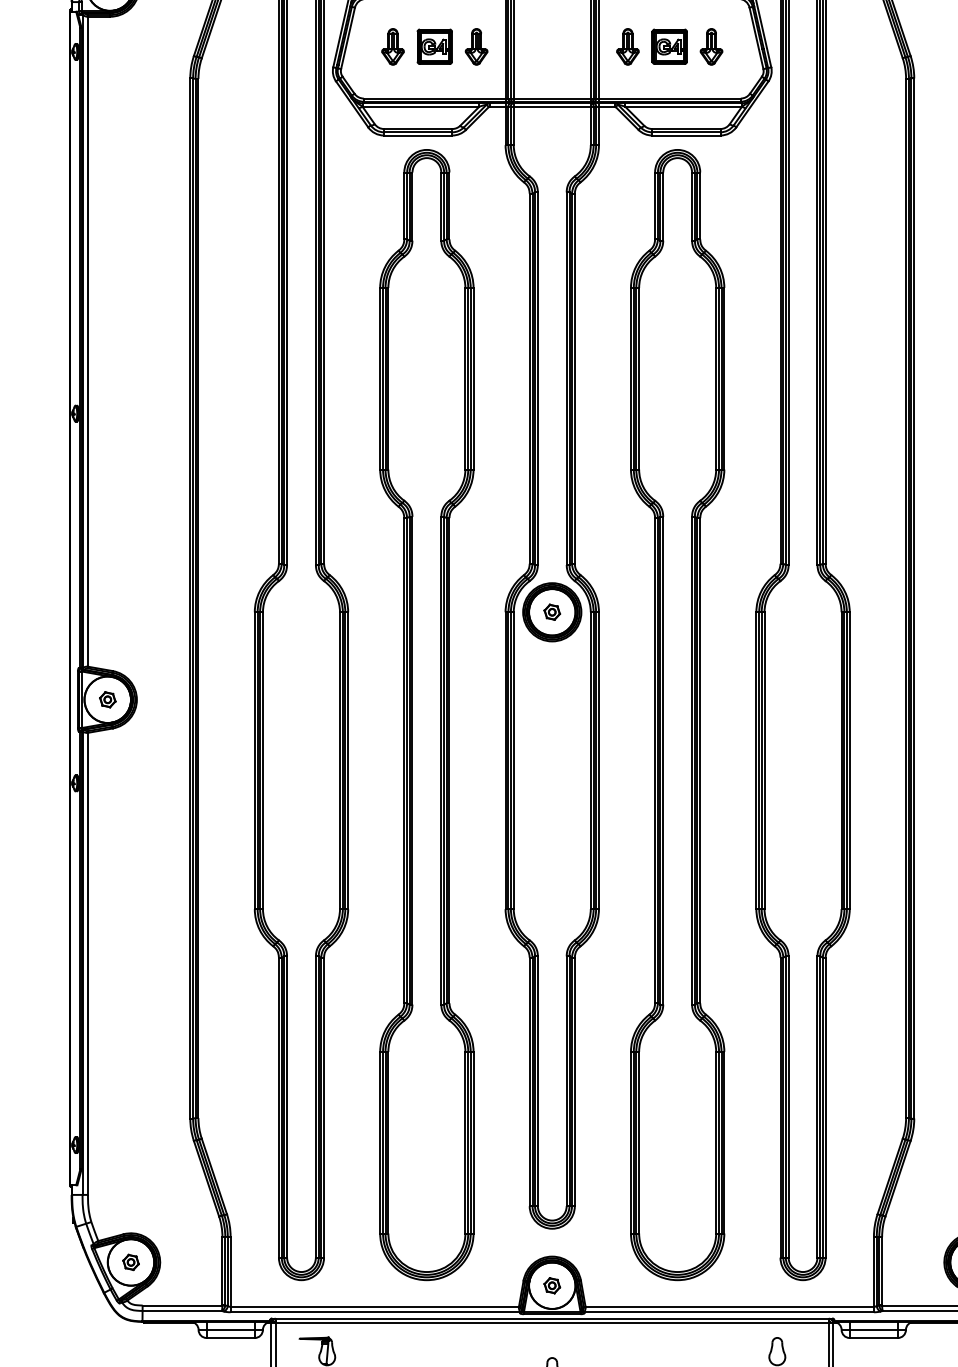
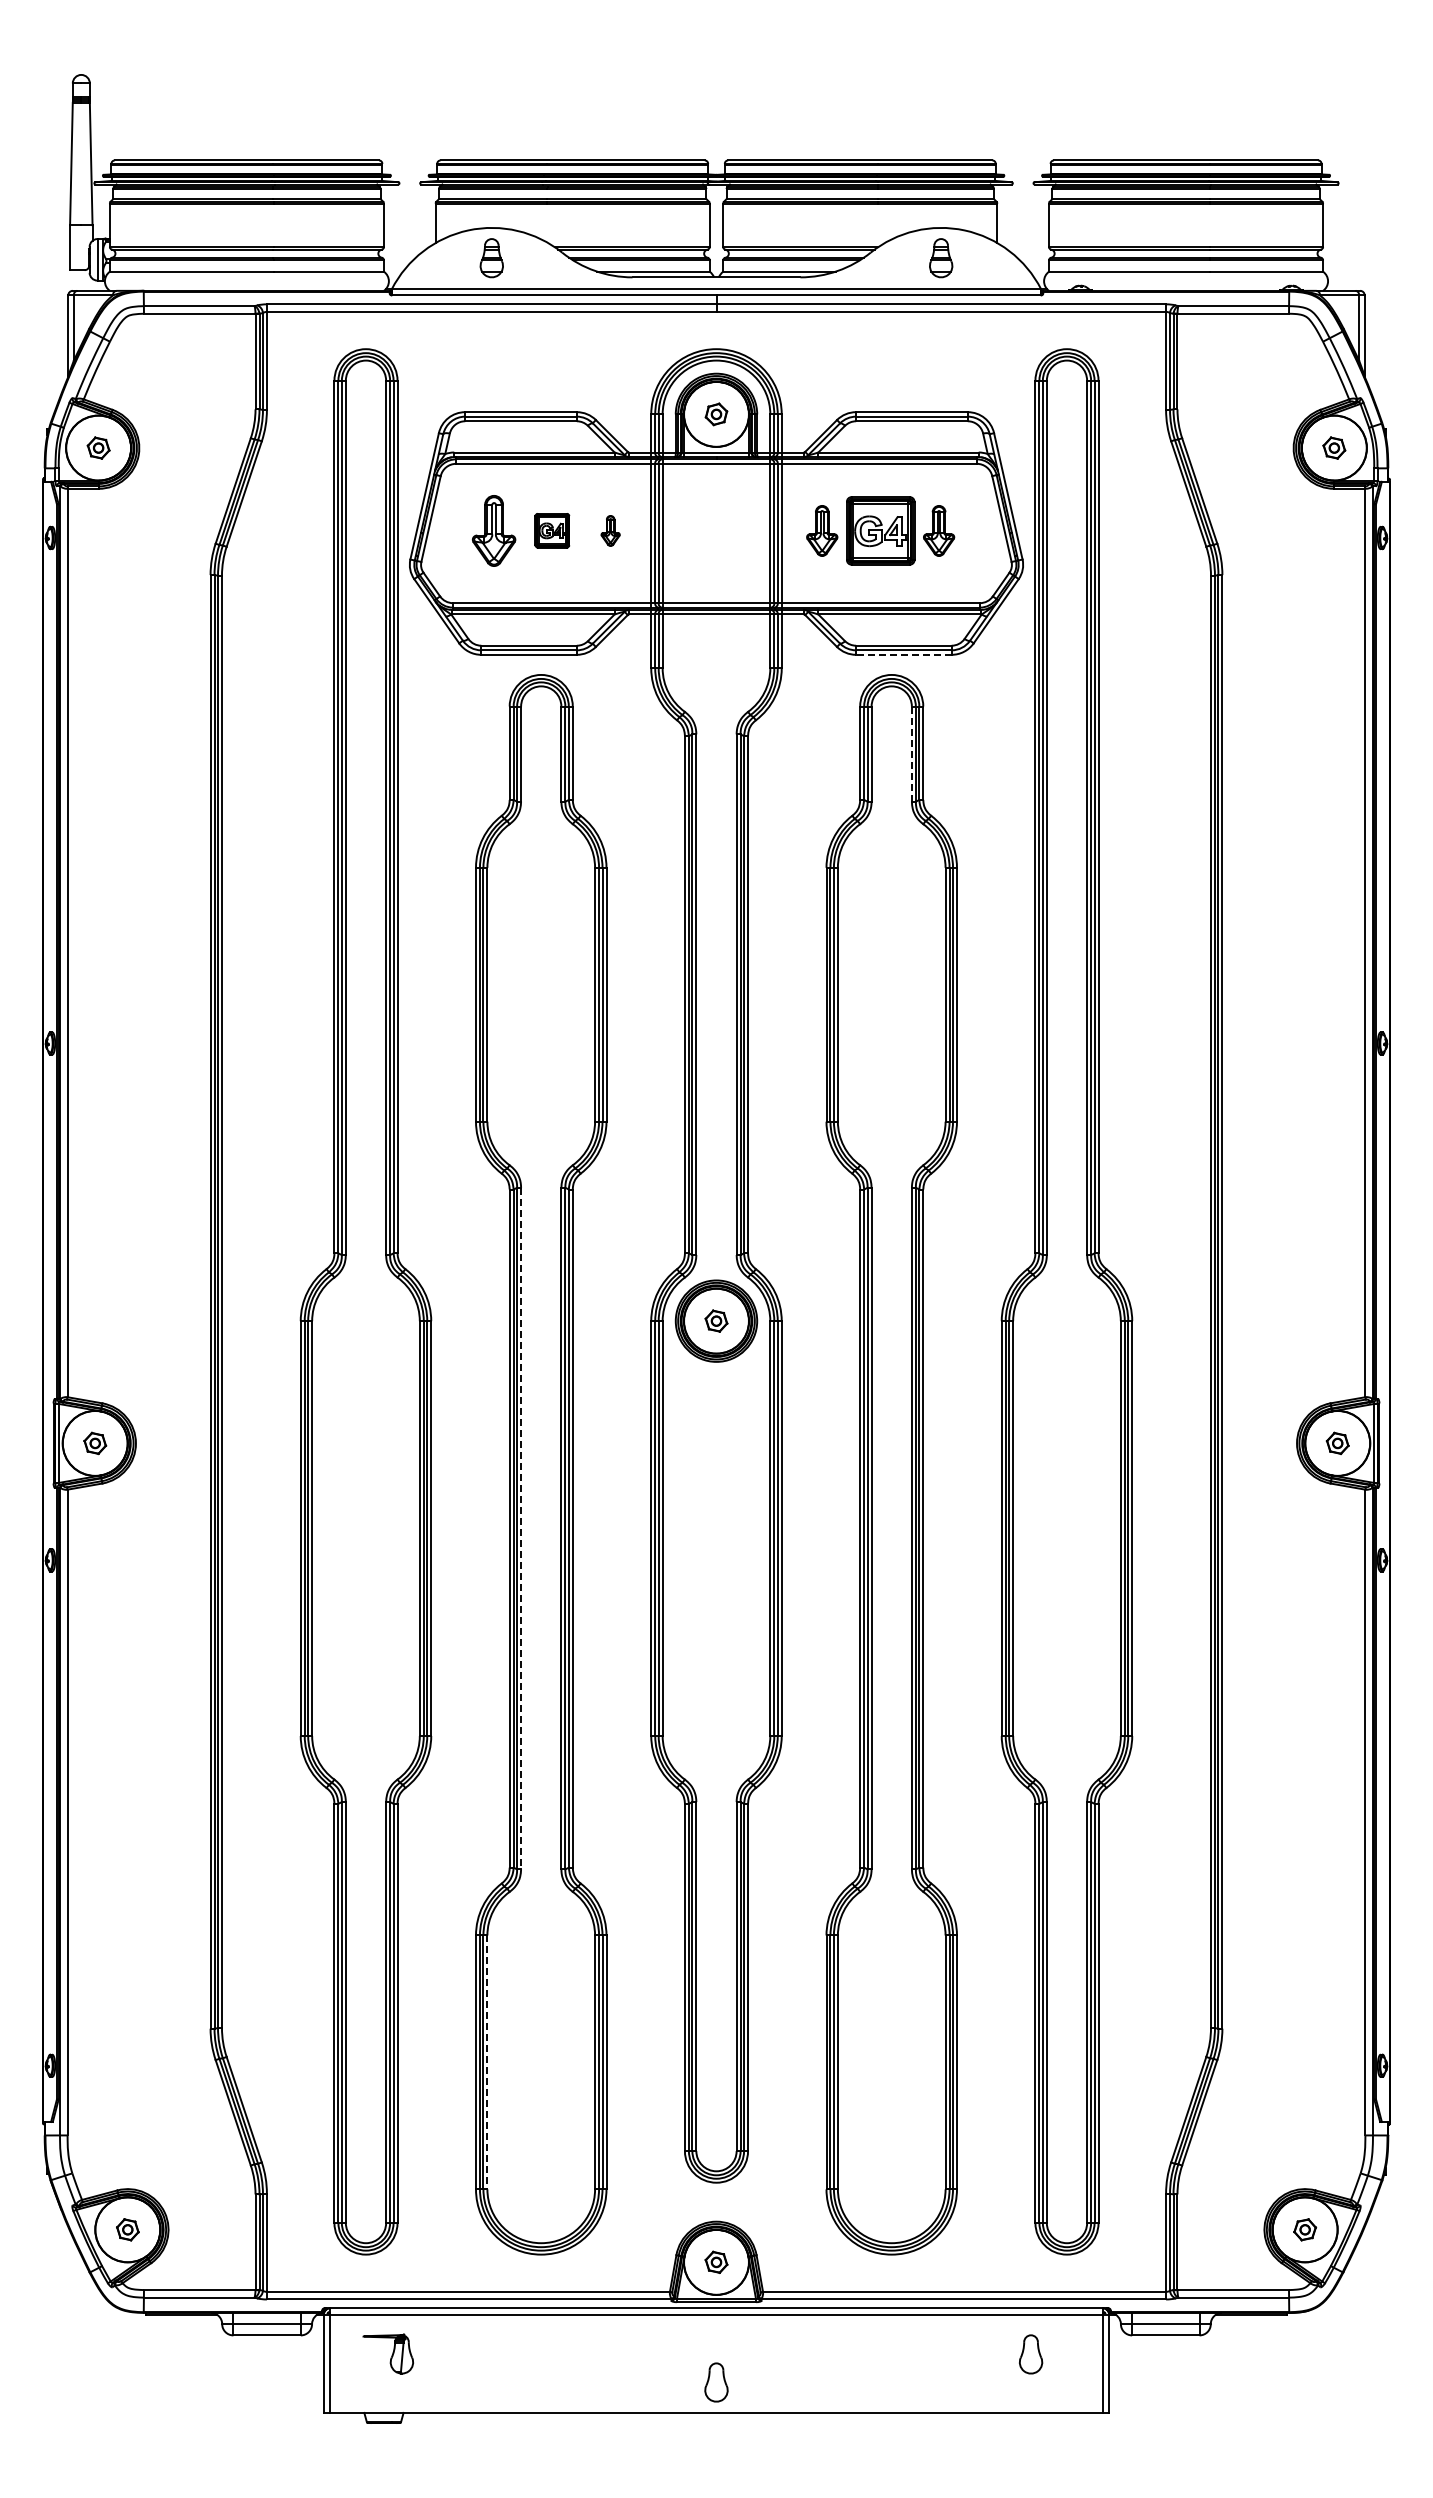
part: (392, 46) -> (493, 530), size x1.4
part: (434, 46) -> (552, 530), size x0.7
part: (476, 46) -> (610, 530), size x0.6
part: (669, 46) -> (880, 530), size x1.4
line: (686, 135) -> (903, 654), solid -> dashed
line: (691, 206) -> (911, 754), solid -> dashed
line: (412, 760) -> (521, 1528), solid -> dashed
line: (388, 1142) -> (487, 2062), solid -> dashed

